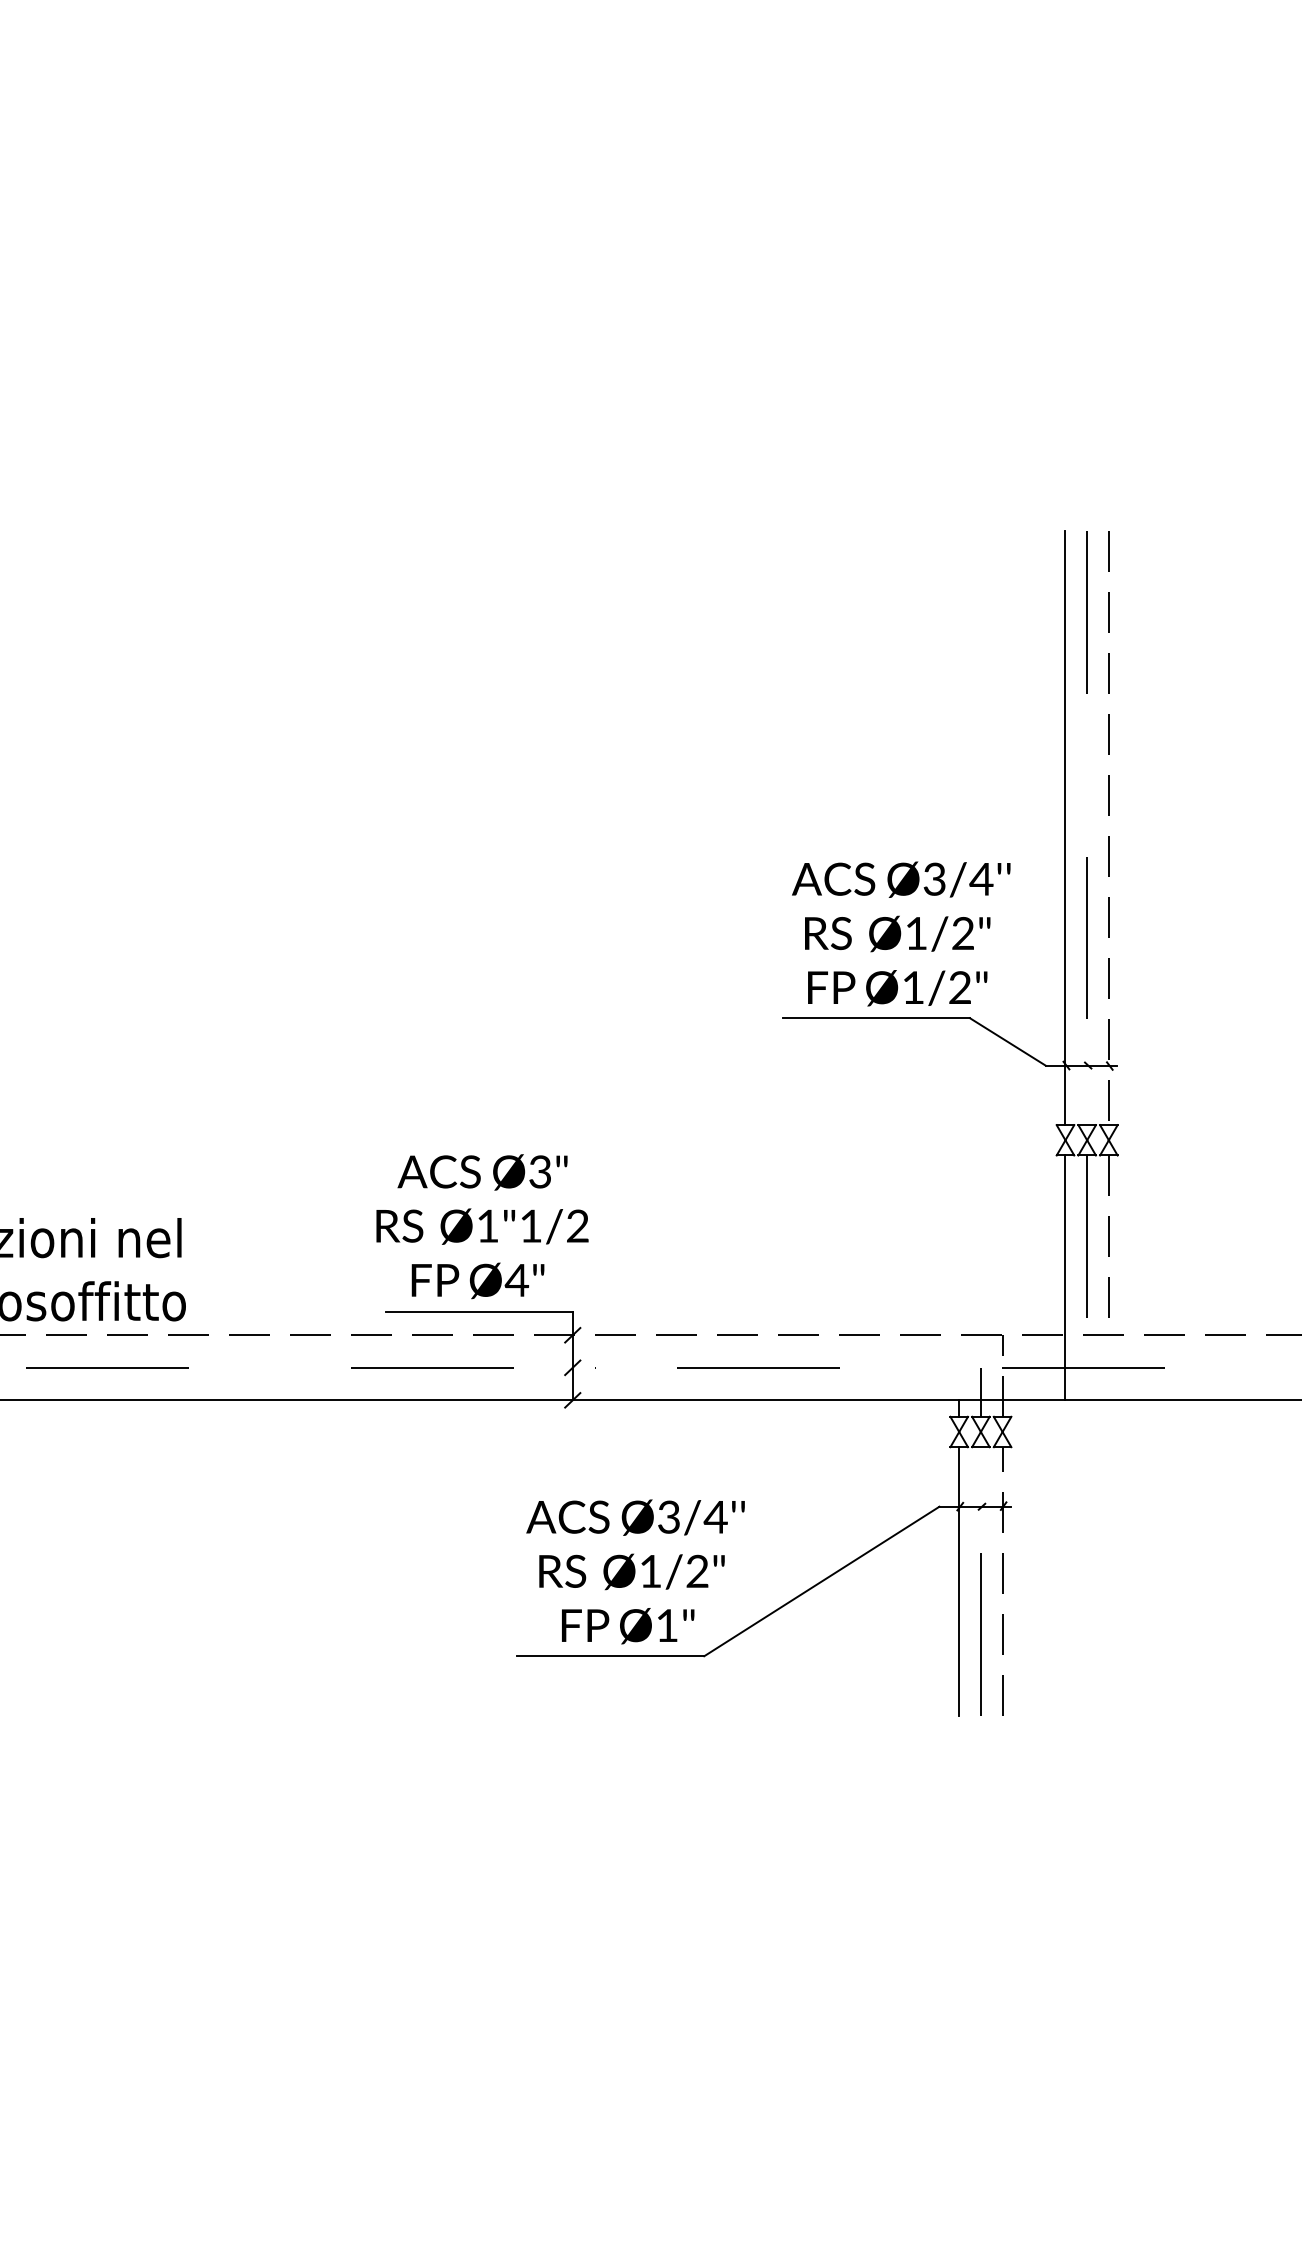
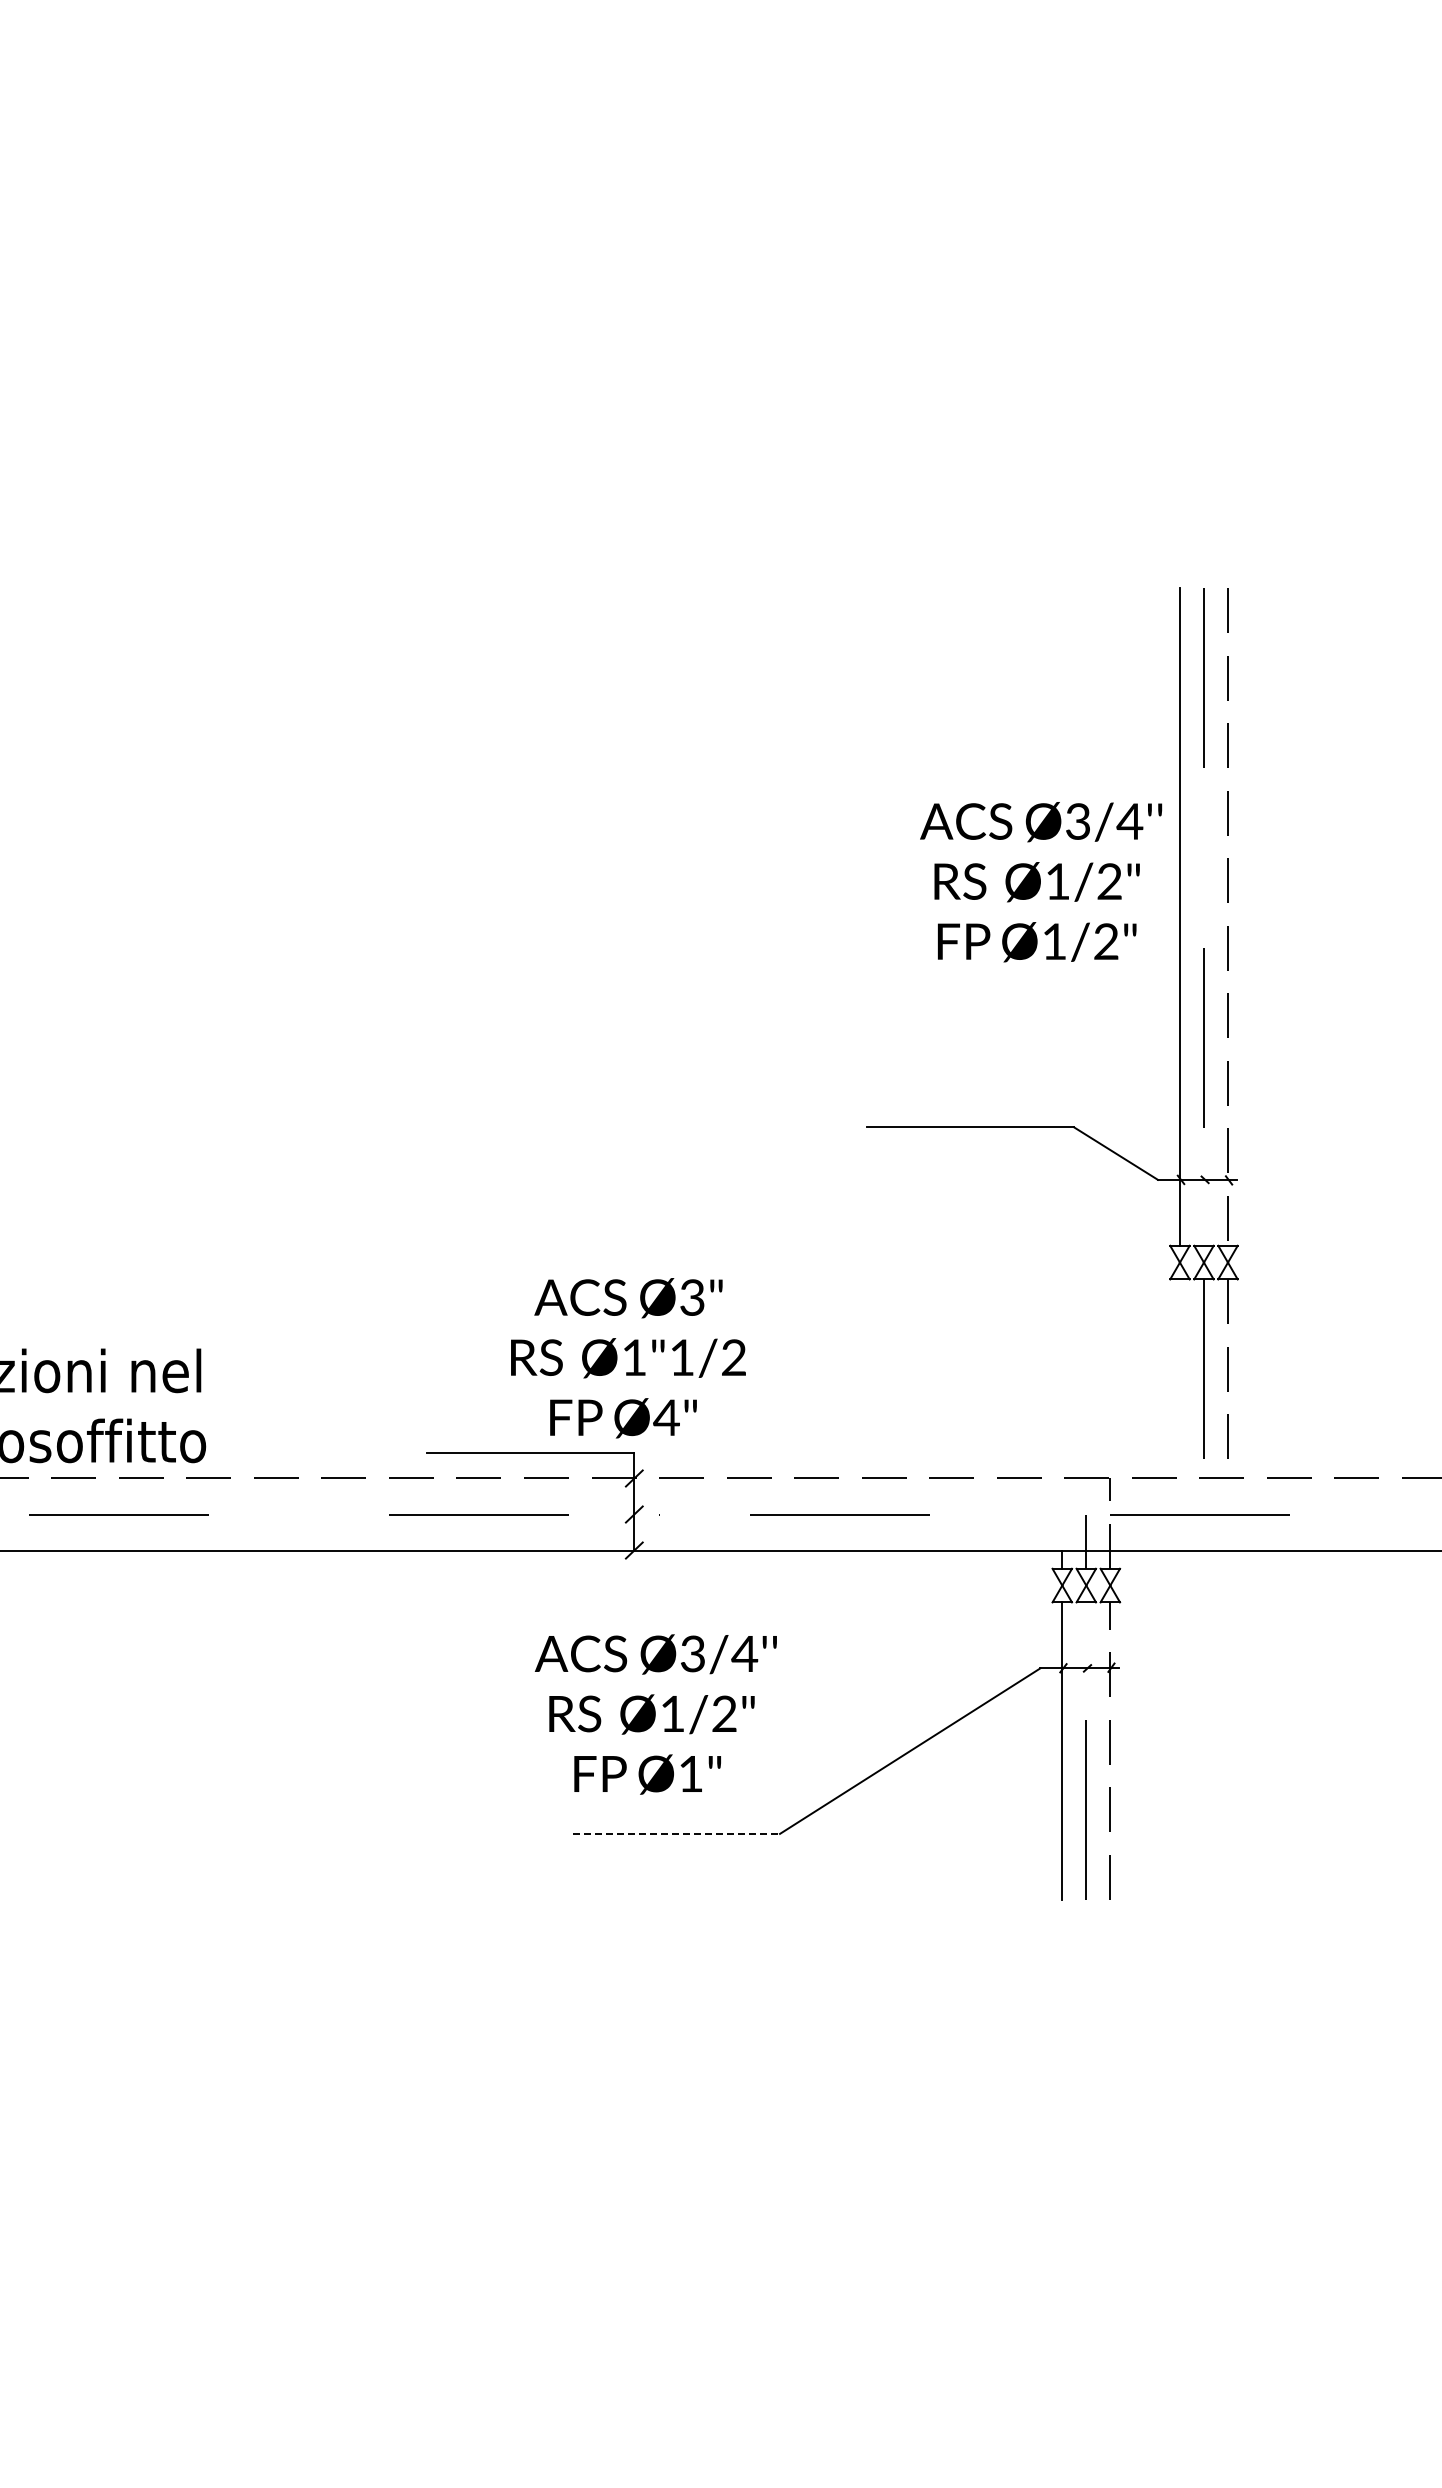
text: (901, 934) -> (1041, 882), moved
text: (482, 1226) -> (628, 1358), moved
line: (1065, 1277) -> (1179, 1414), removed
text: (635, 1571) -> (655, 1714), moved
line: (610, 1655) -> (676, 1833), solid -> dashed

